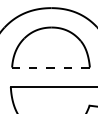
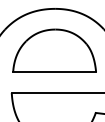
line: (51, 67) -> (55, 72), dashed -> solid

